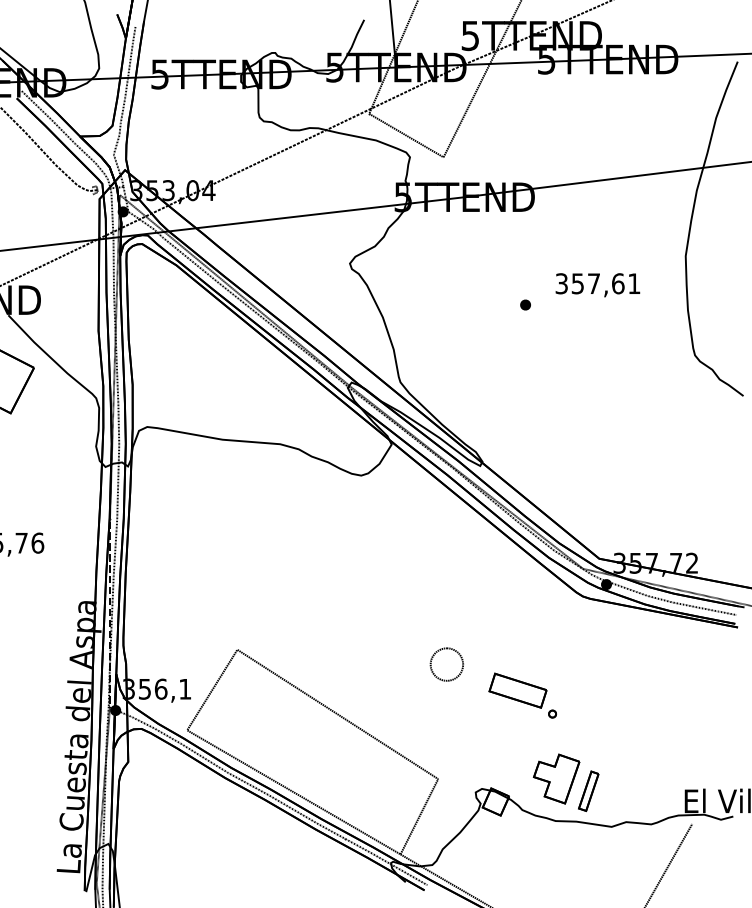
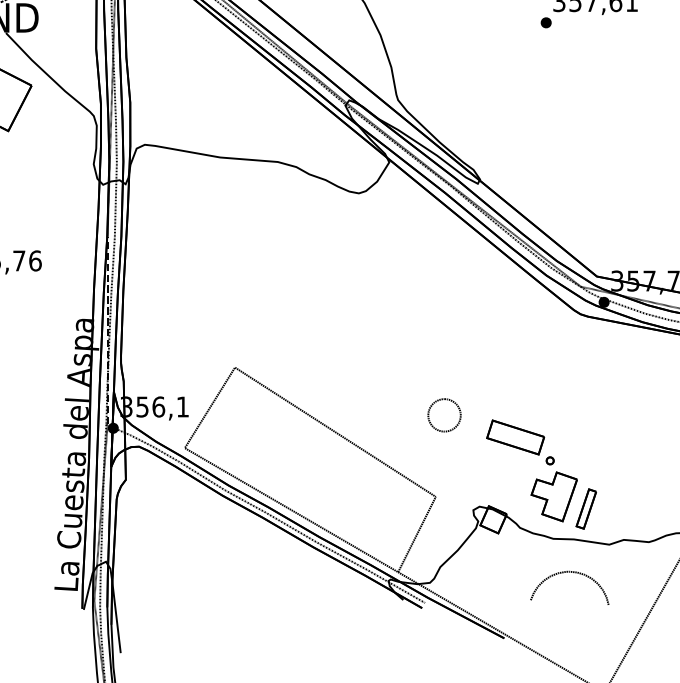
part: (525, 304) -> (546, 22), moved
part: (446, 664) -> (444, 415), moved
part: (522, 695) -> (520, 442), moved
curve: (567, 855) -> (565, 573), added

